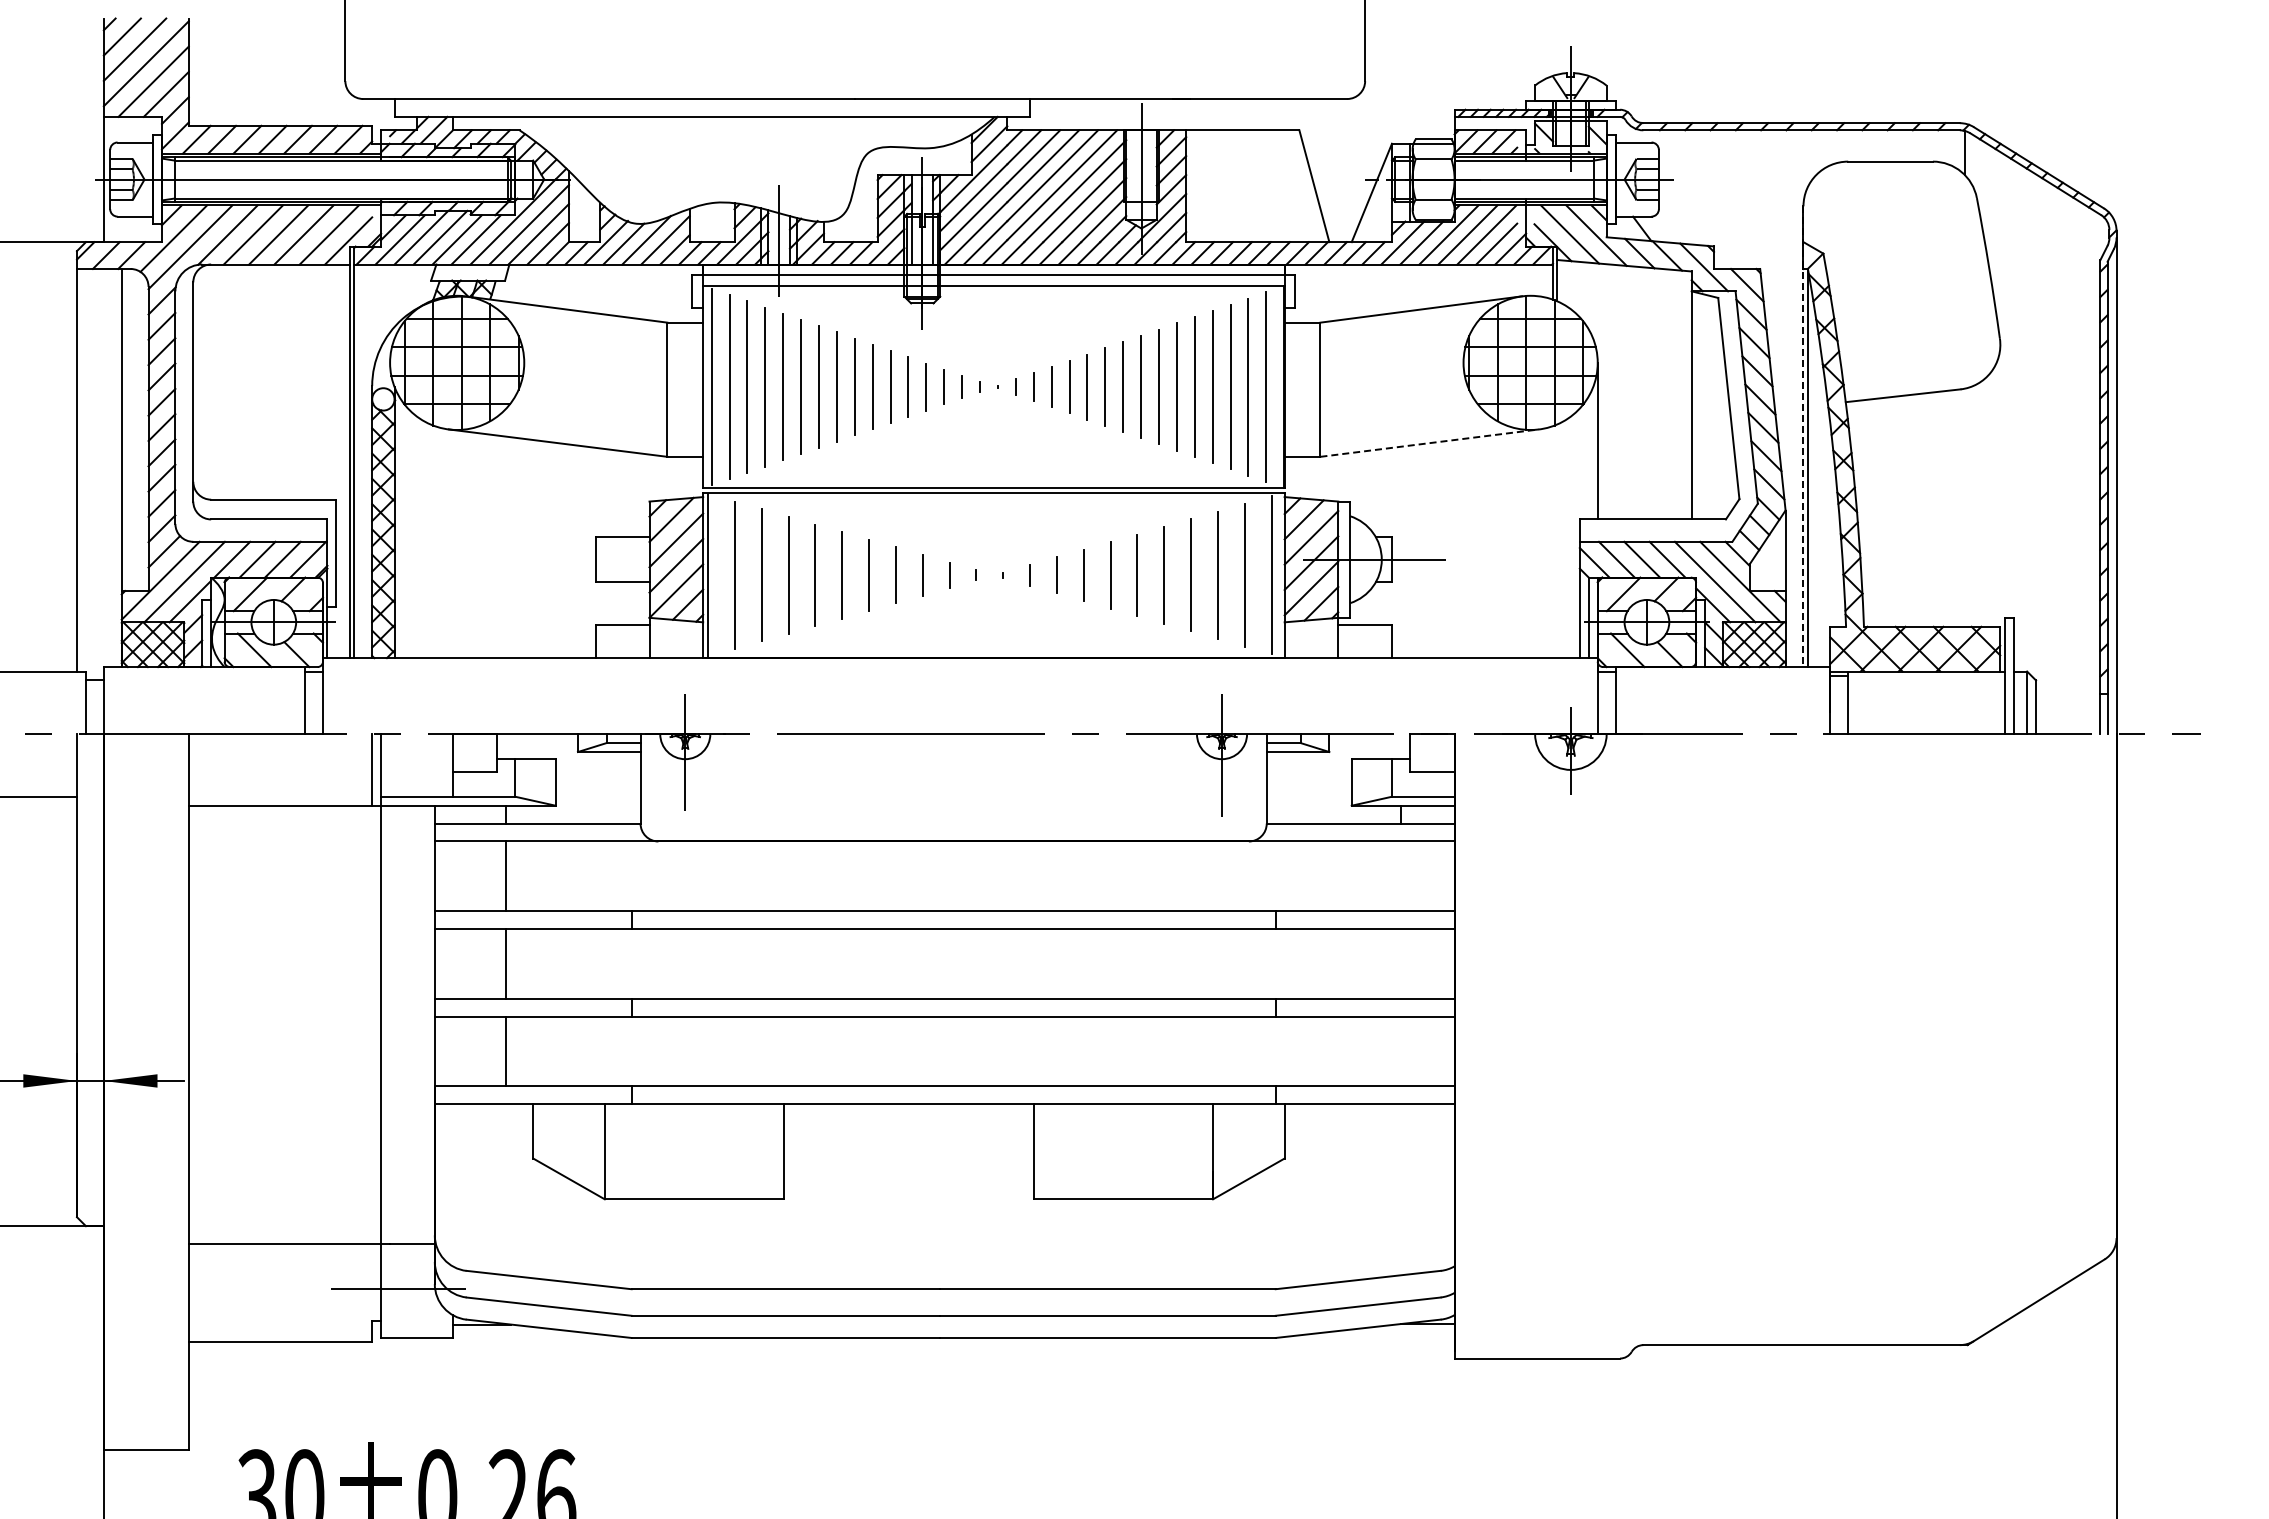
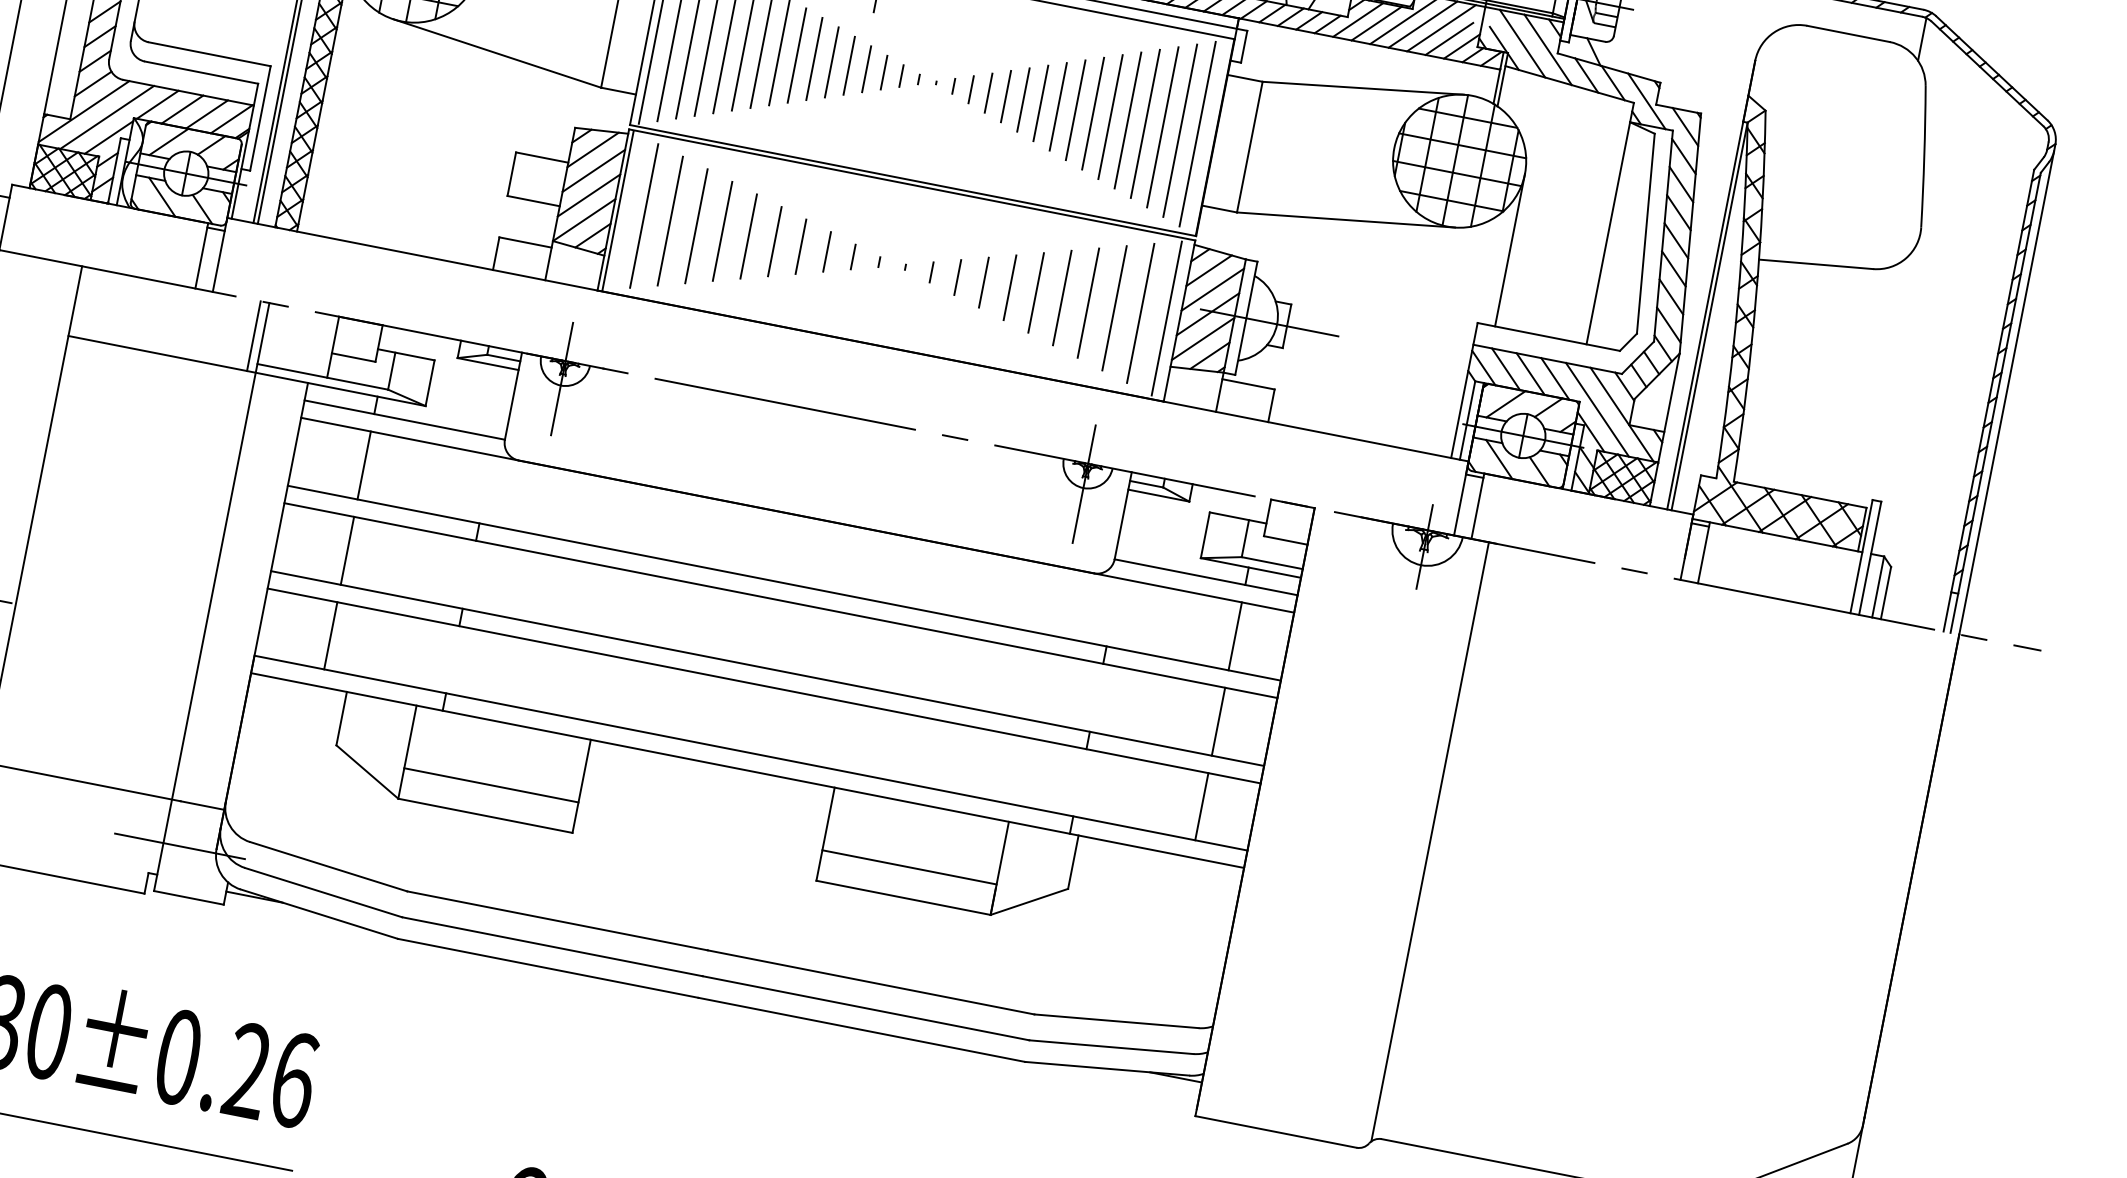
line: (1803, 437) -> (1711, 285), dashed -> solid
line: (1430, 443) -> (1346, 220), dashed -> solid
line: (1400, 876) -> (1234, 636), added
line: (1400, 963) -> (1218, 721), added
line: (1633, 1041) -> (1430, 841), added
line: (1400, 1050) -> (1201, 805), added
line: (693, 1168) -> (490, 785), added
line: (1123, 1168) -> (909, 867), added

